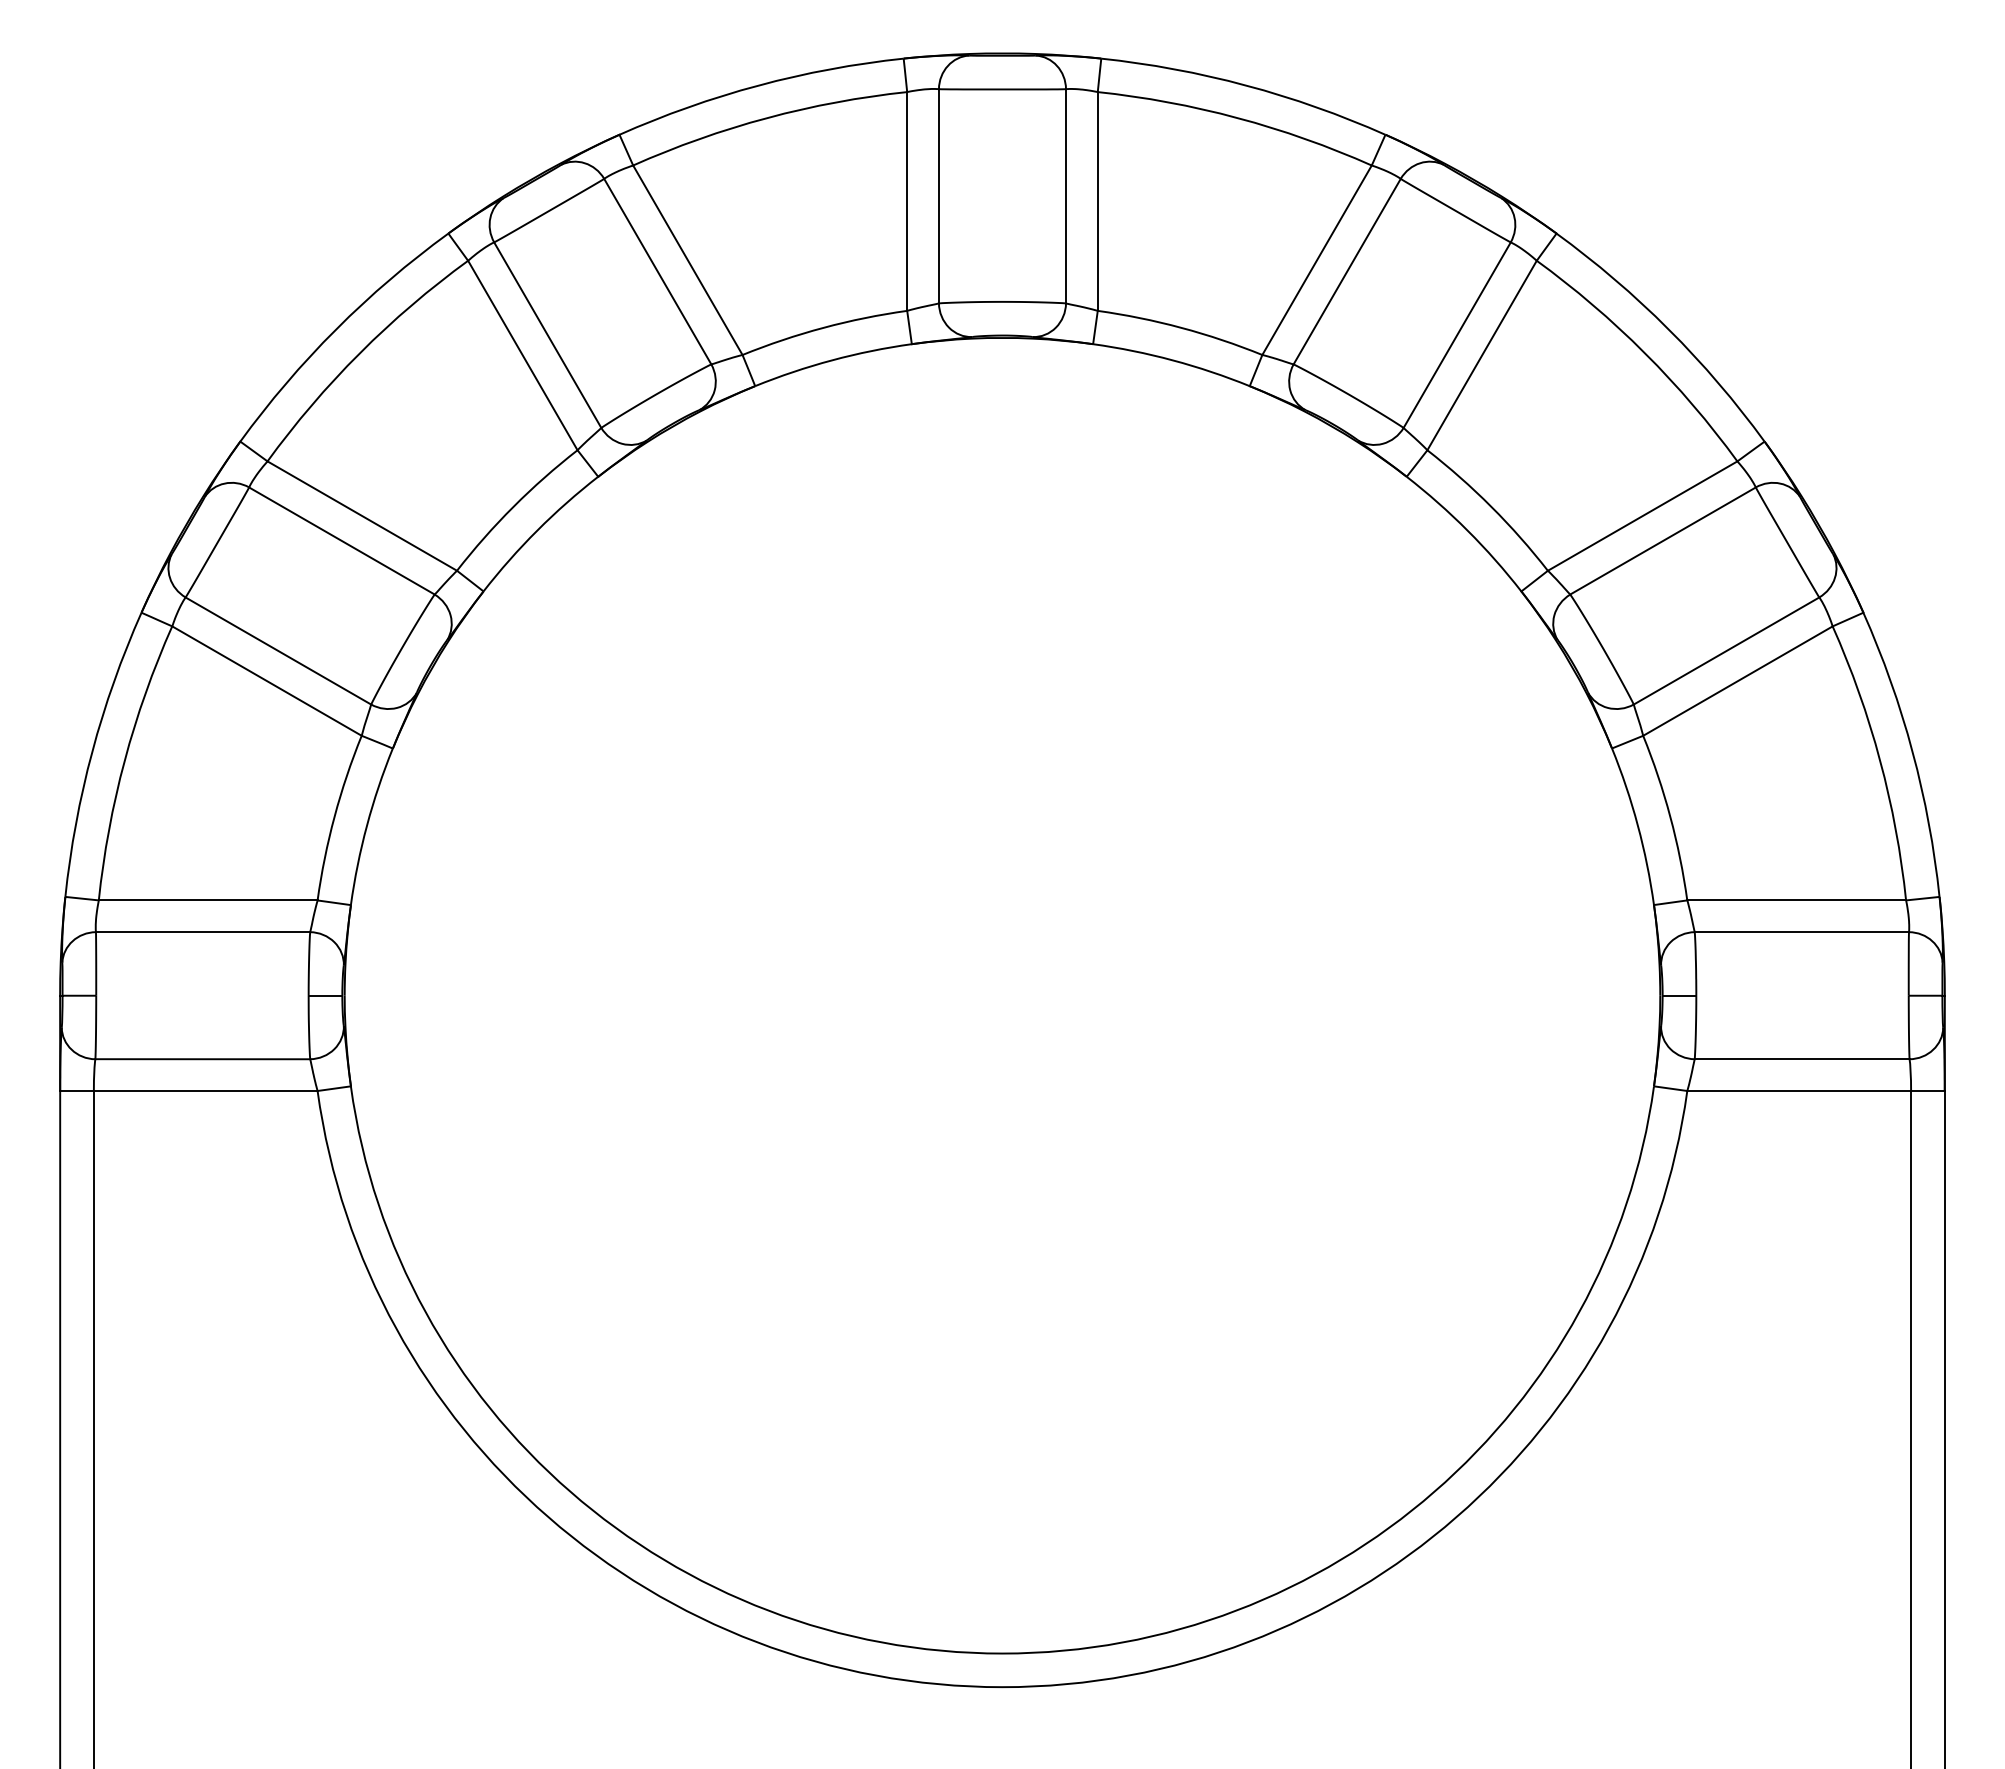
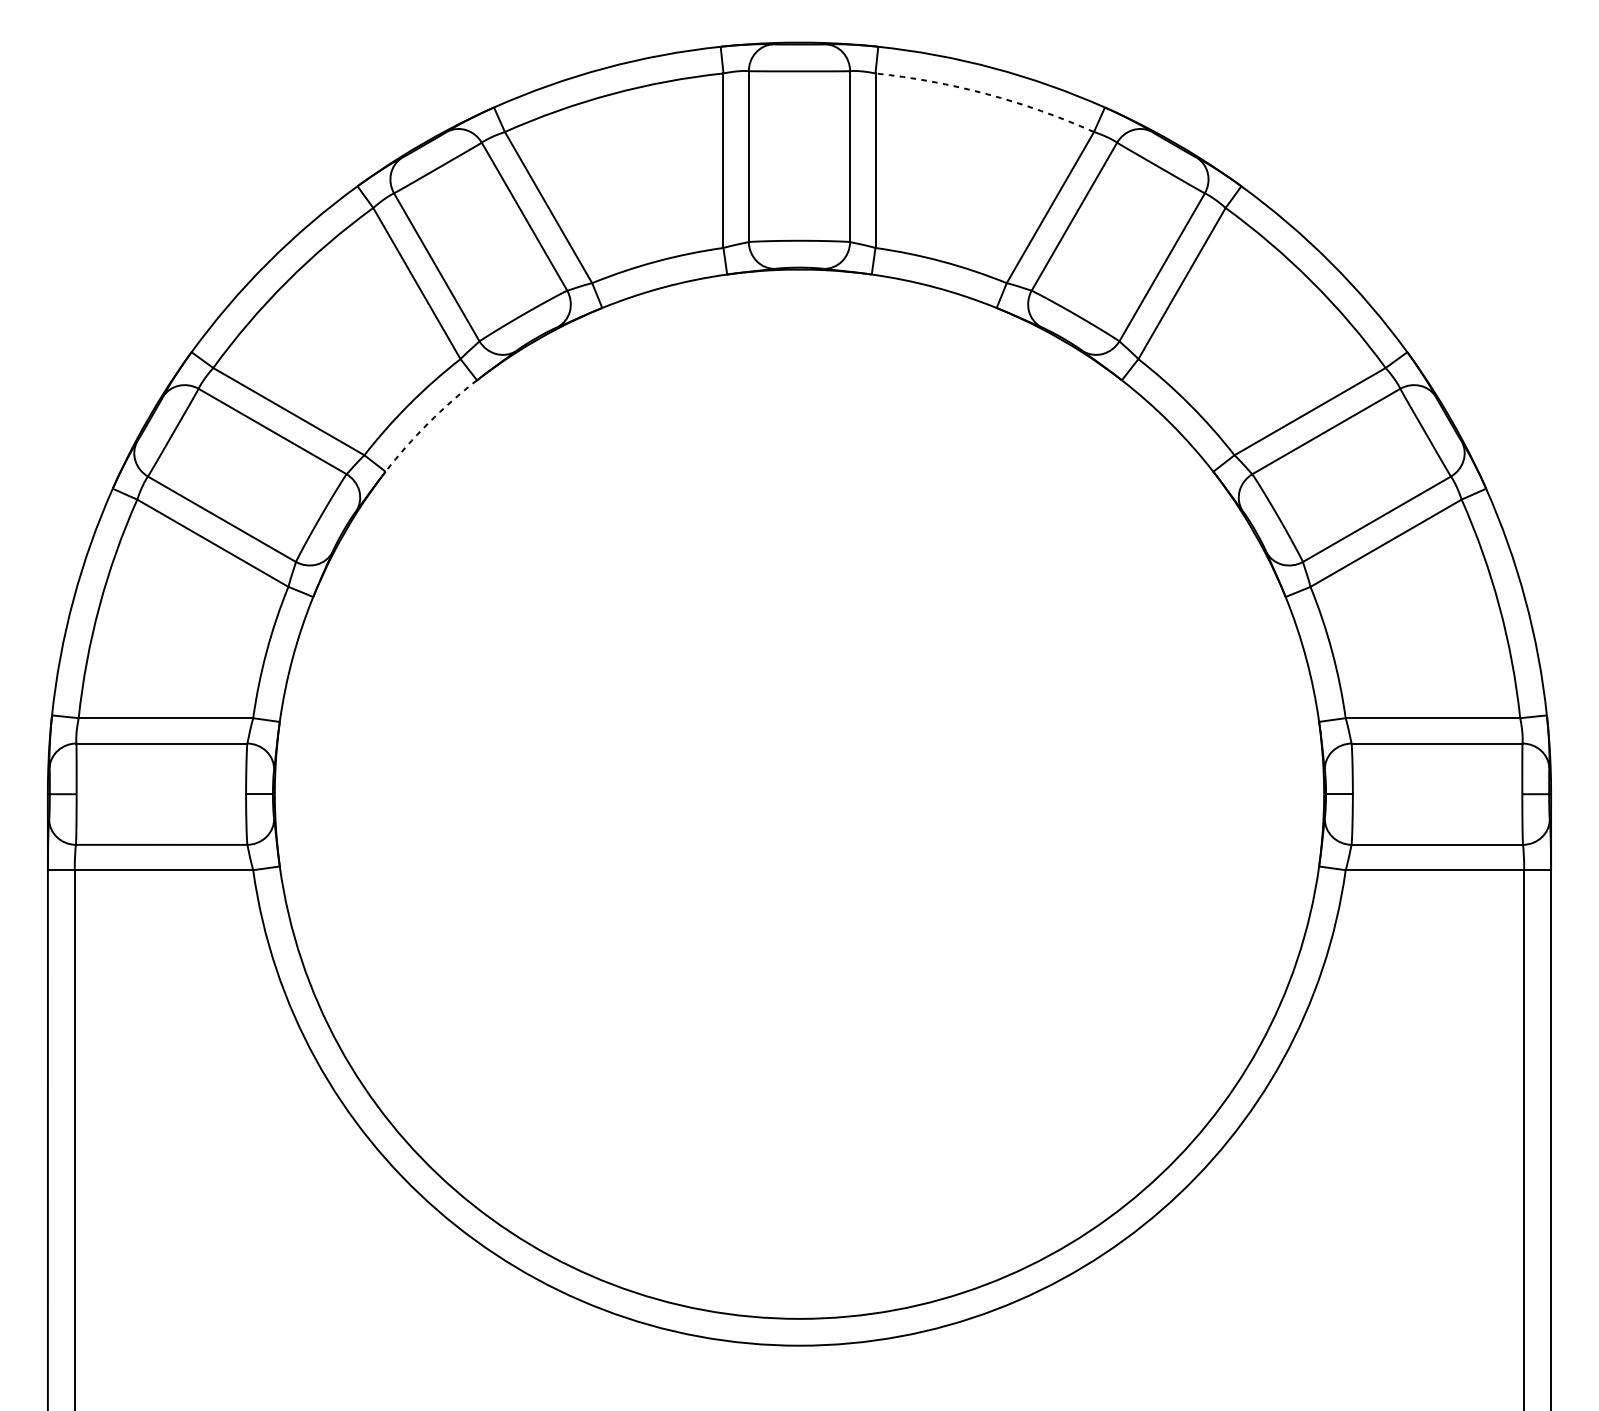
arc: (1237, 118) -> (986, 94), solid -> dashed
arc: (537, 530) -> (428, 423), solid -> dashed

